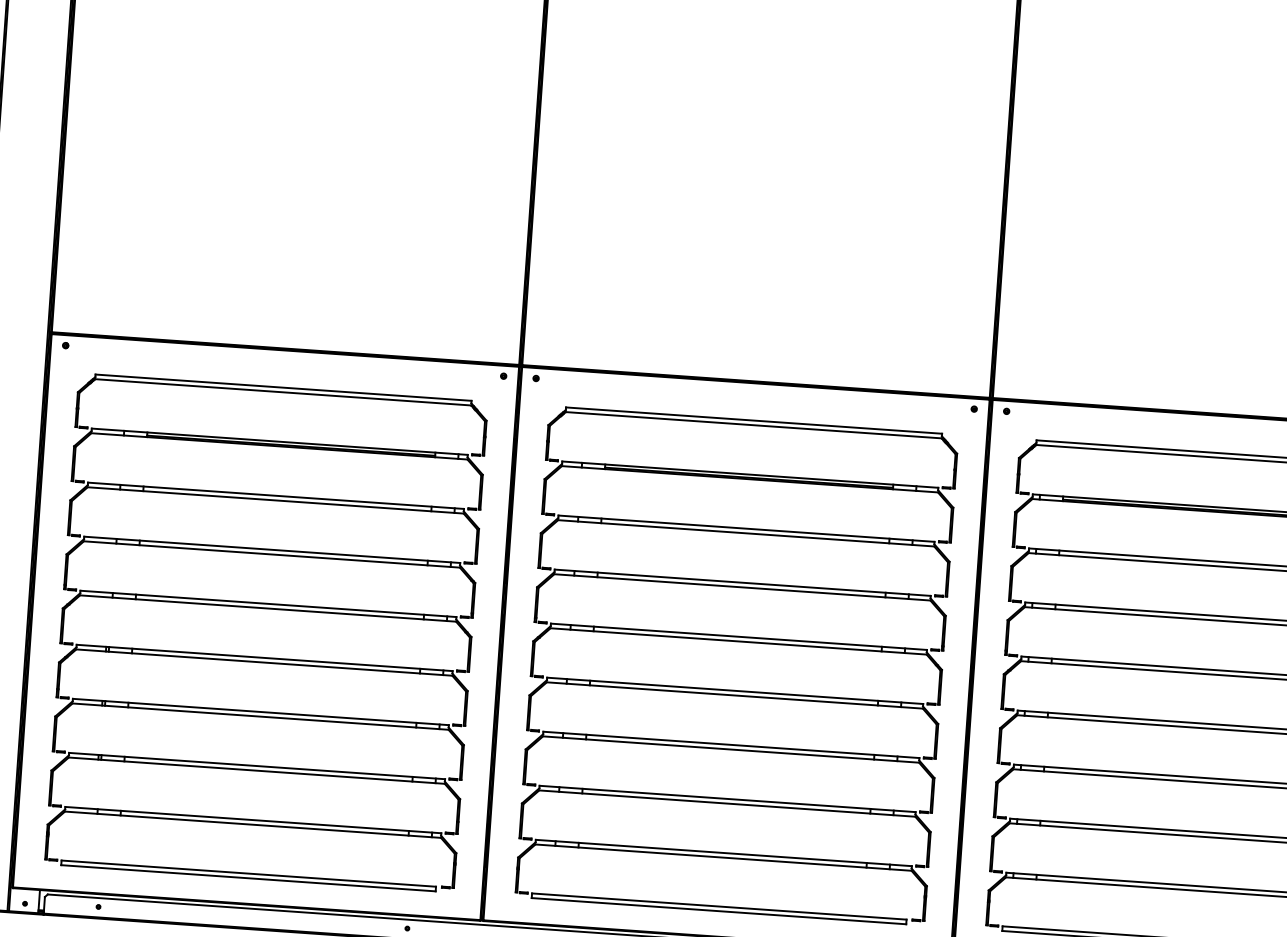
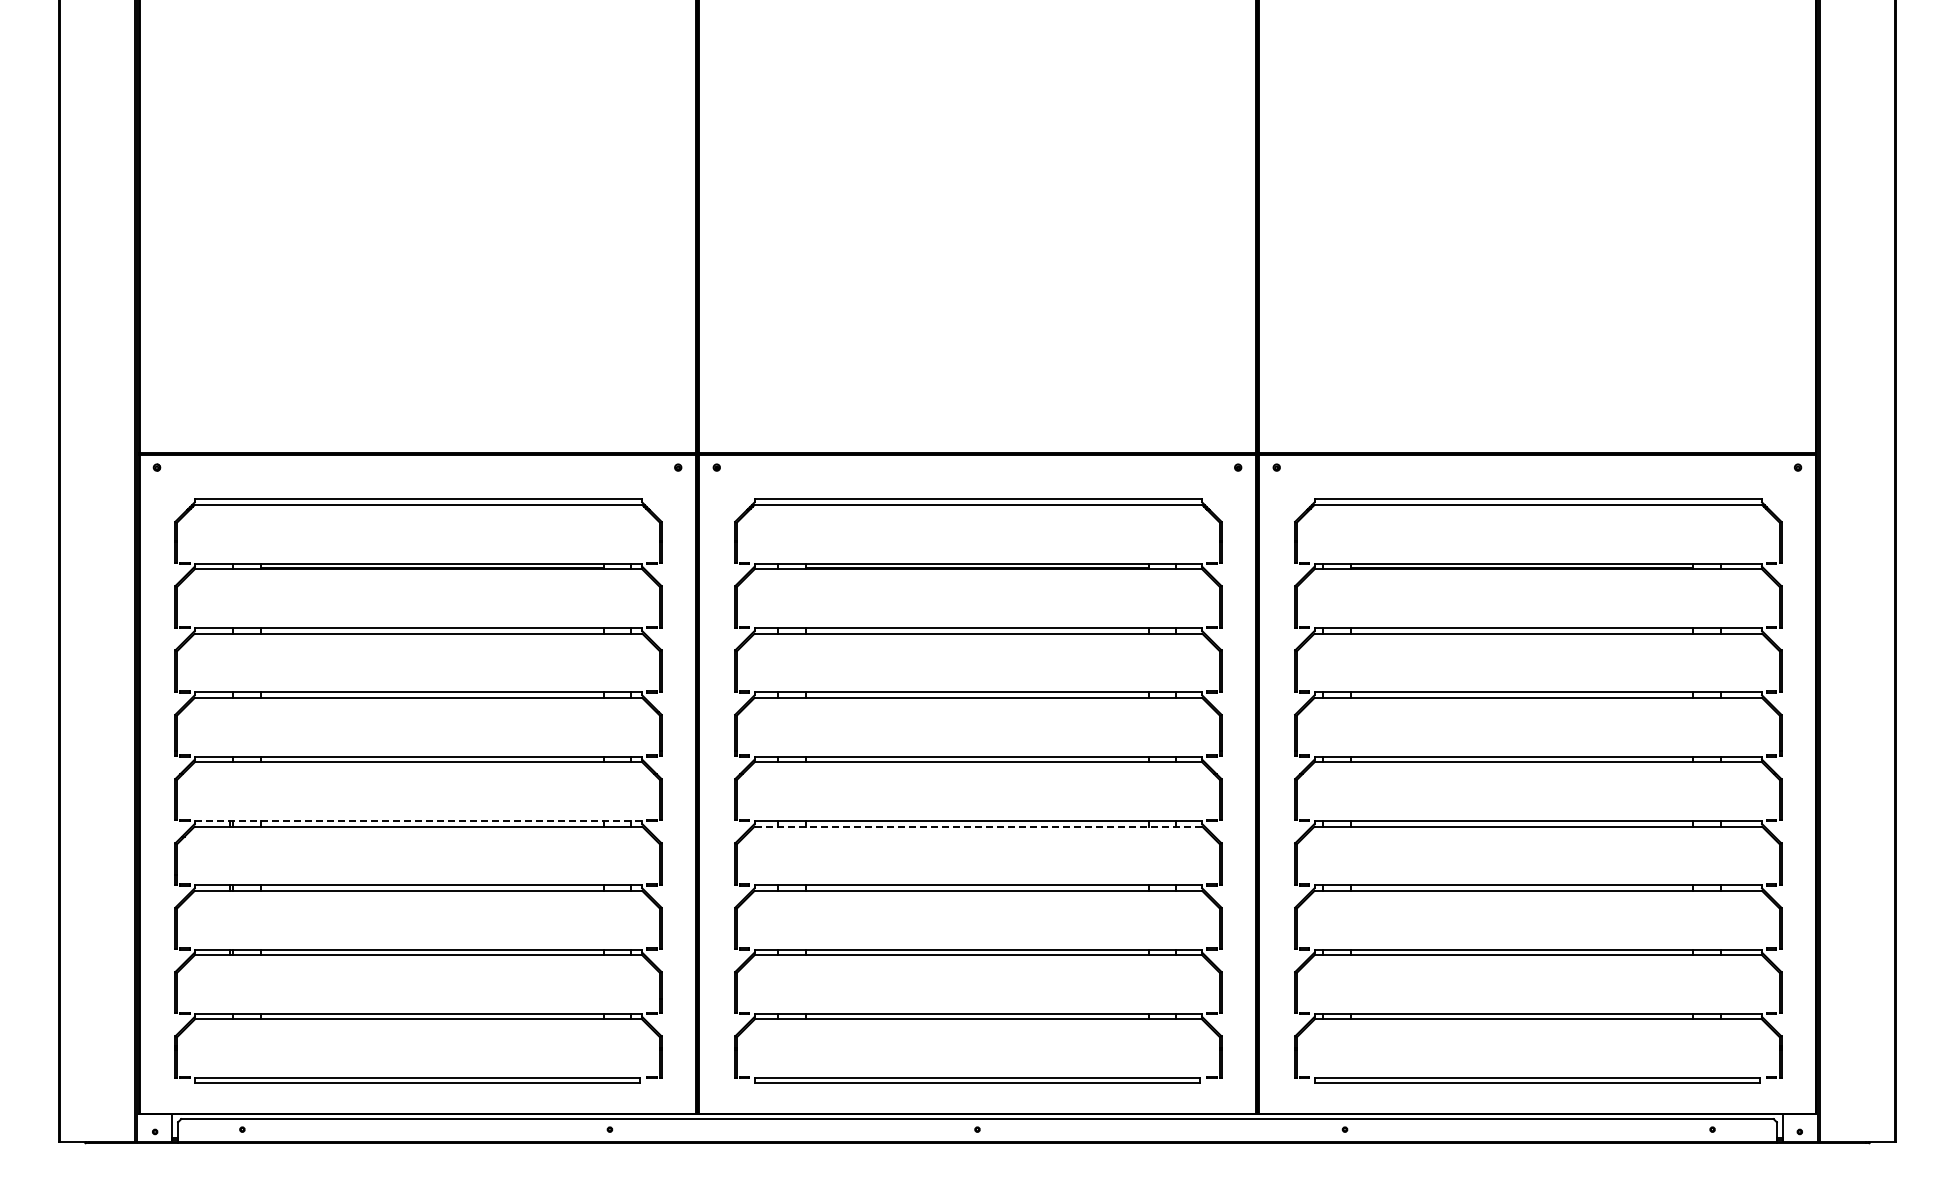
line: (264, 658) -> (418, 821), solid -> dashed
line: (734, 695) -> (978, 826), solid -> dashed

